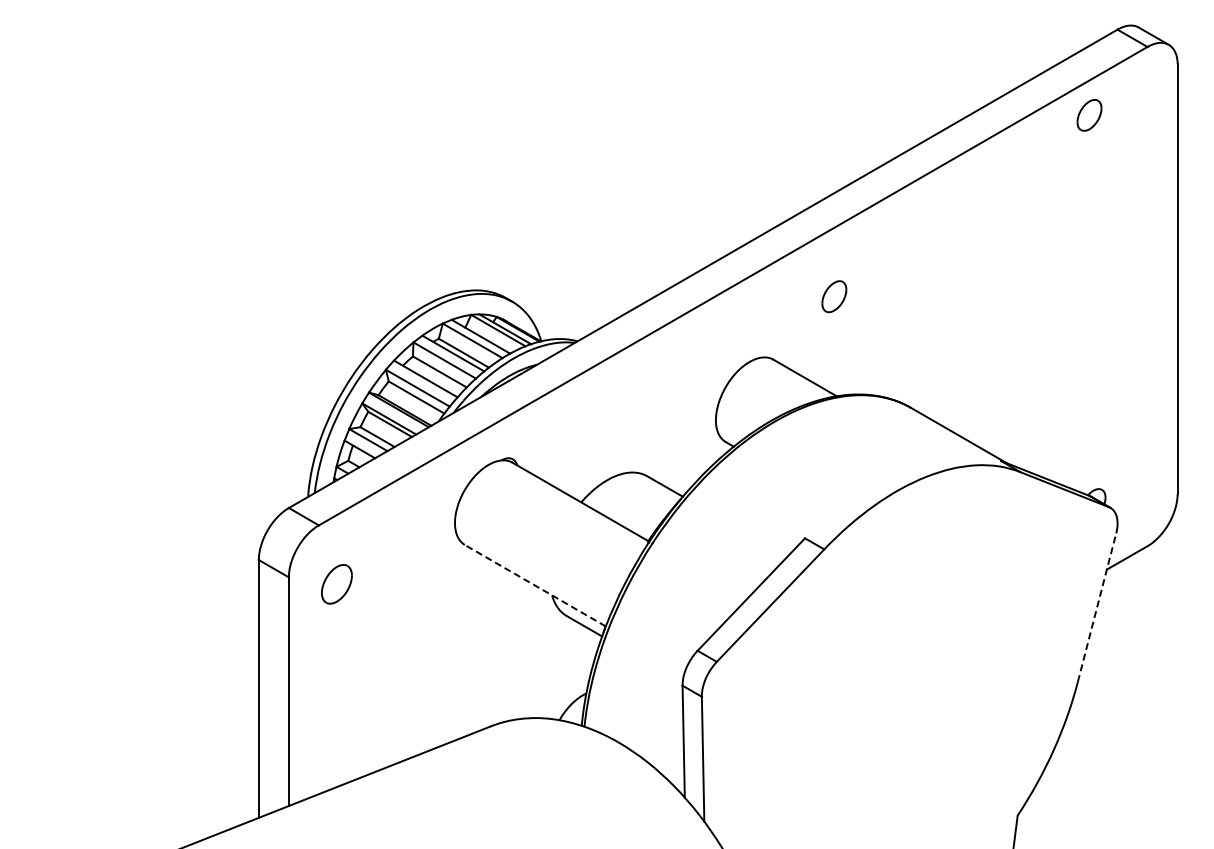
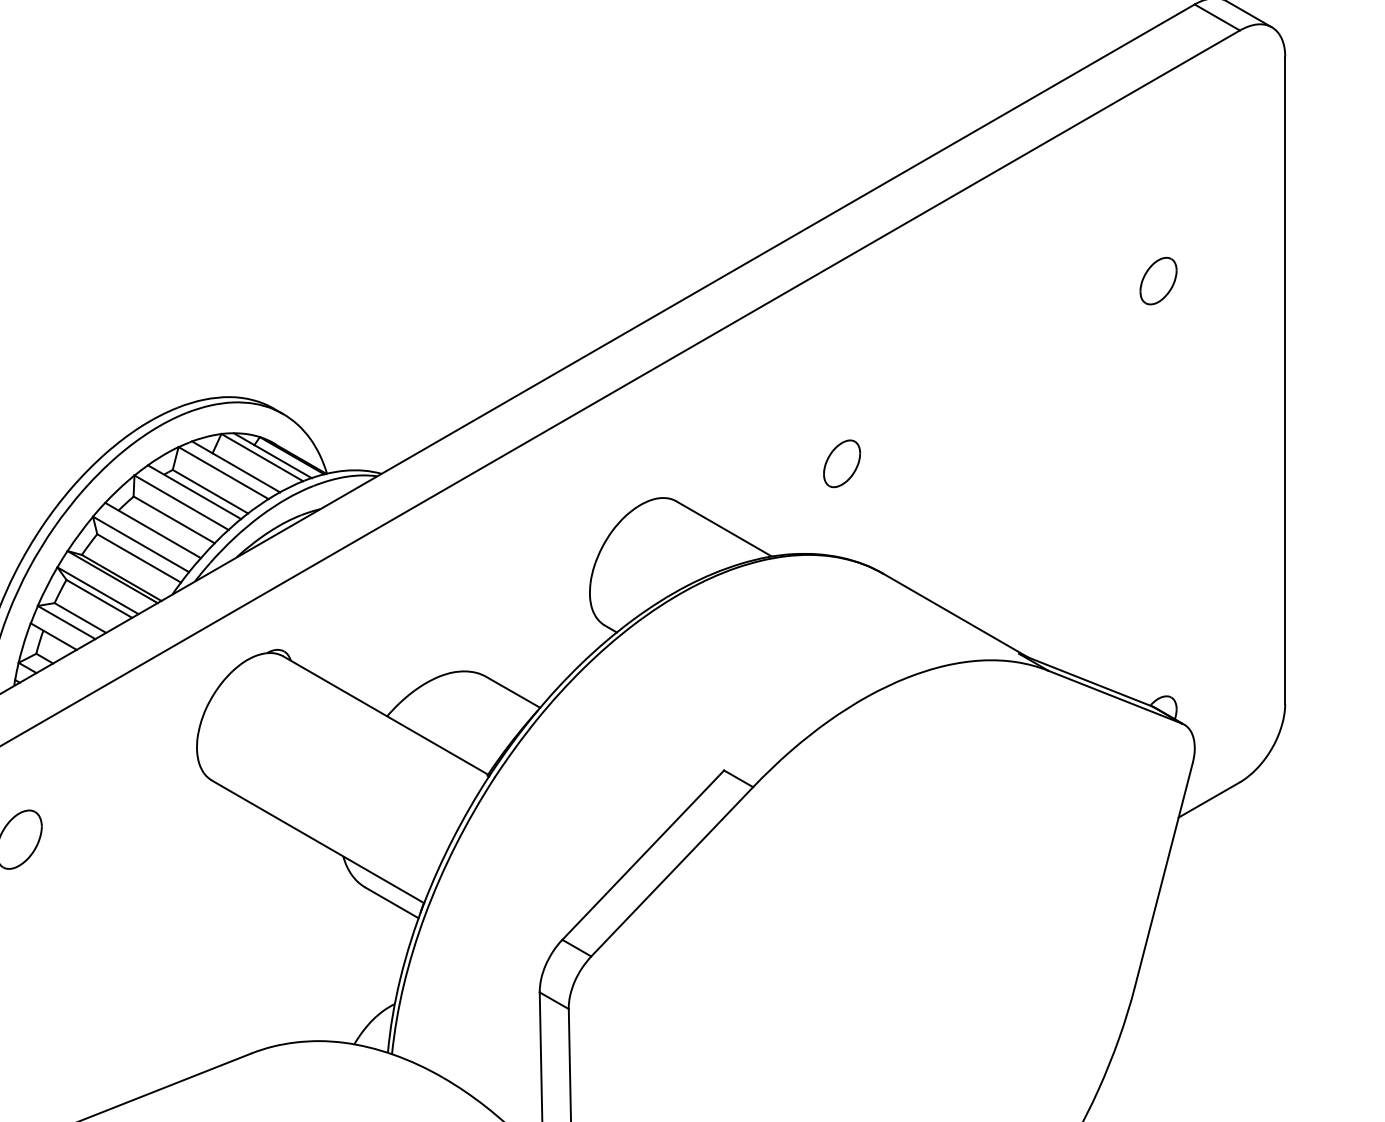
part: (1089, 115) -> (1158, 281), moved
part: (834, 296) -> (842, 463), moved
line: (534, 585) -> (316, 841), dashed -> solid
line: (1097, 607) -> (1164, 874), dashed -> solid

